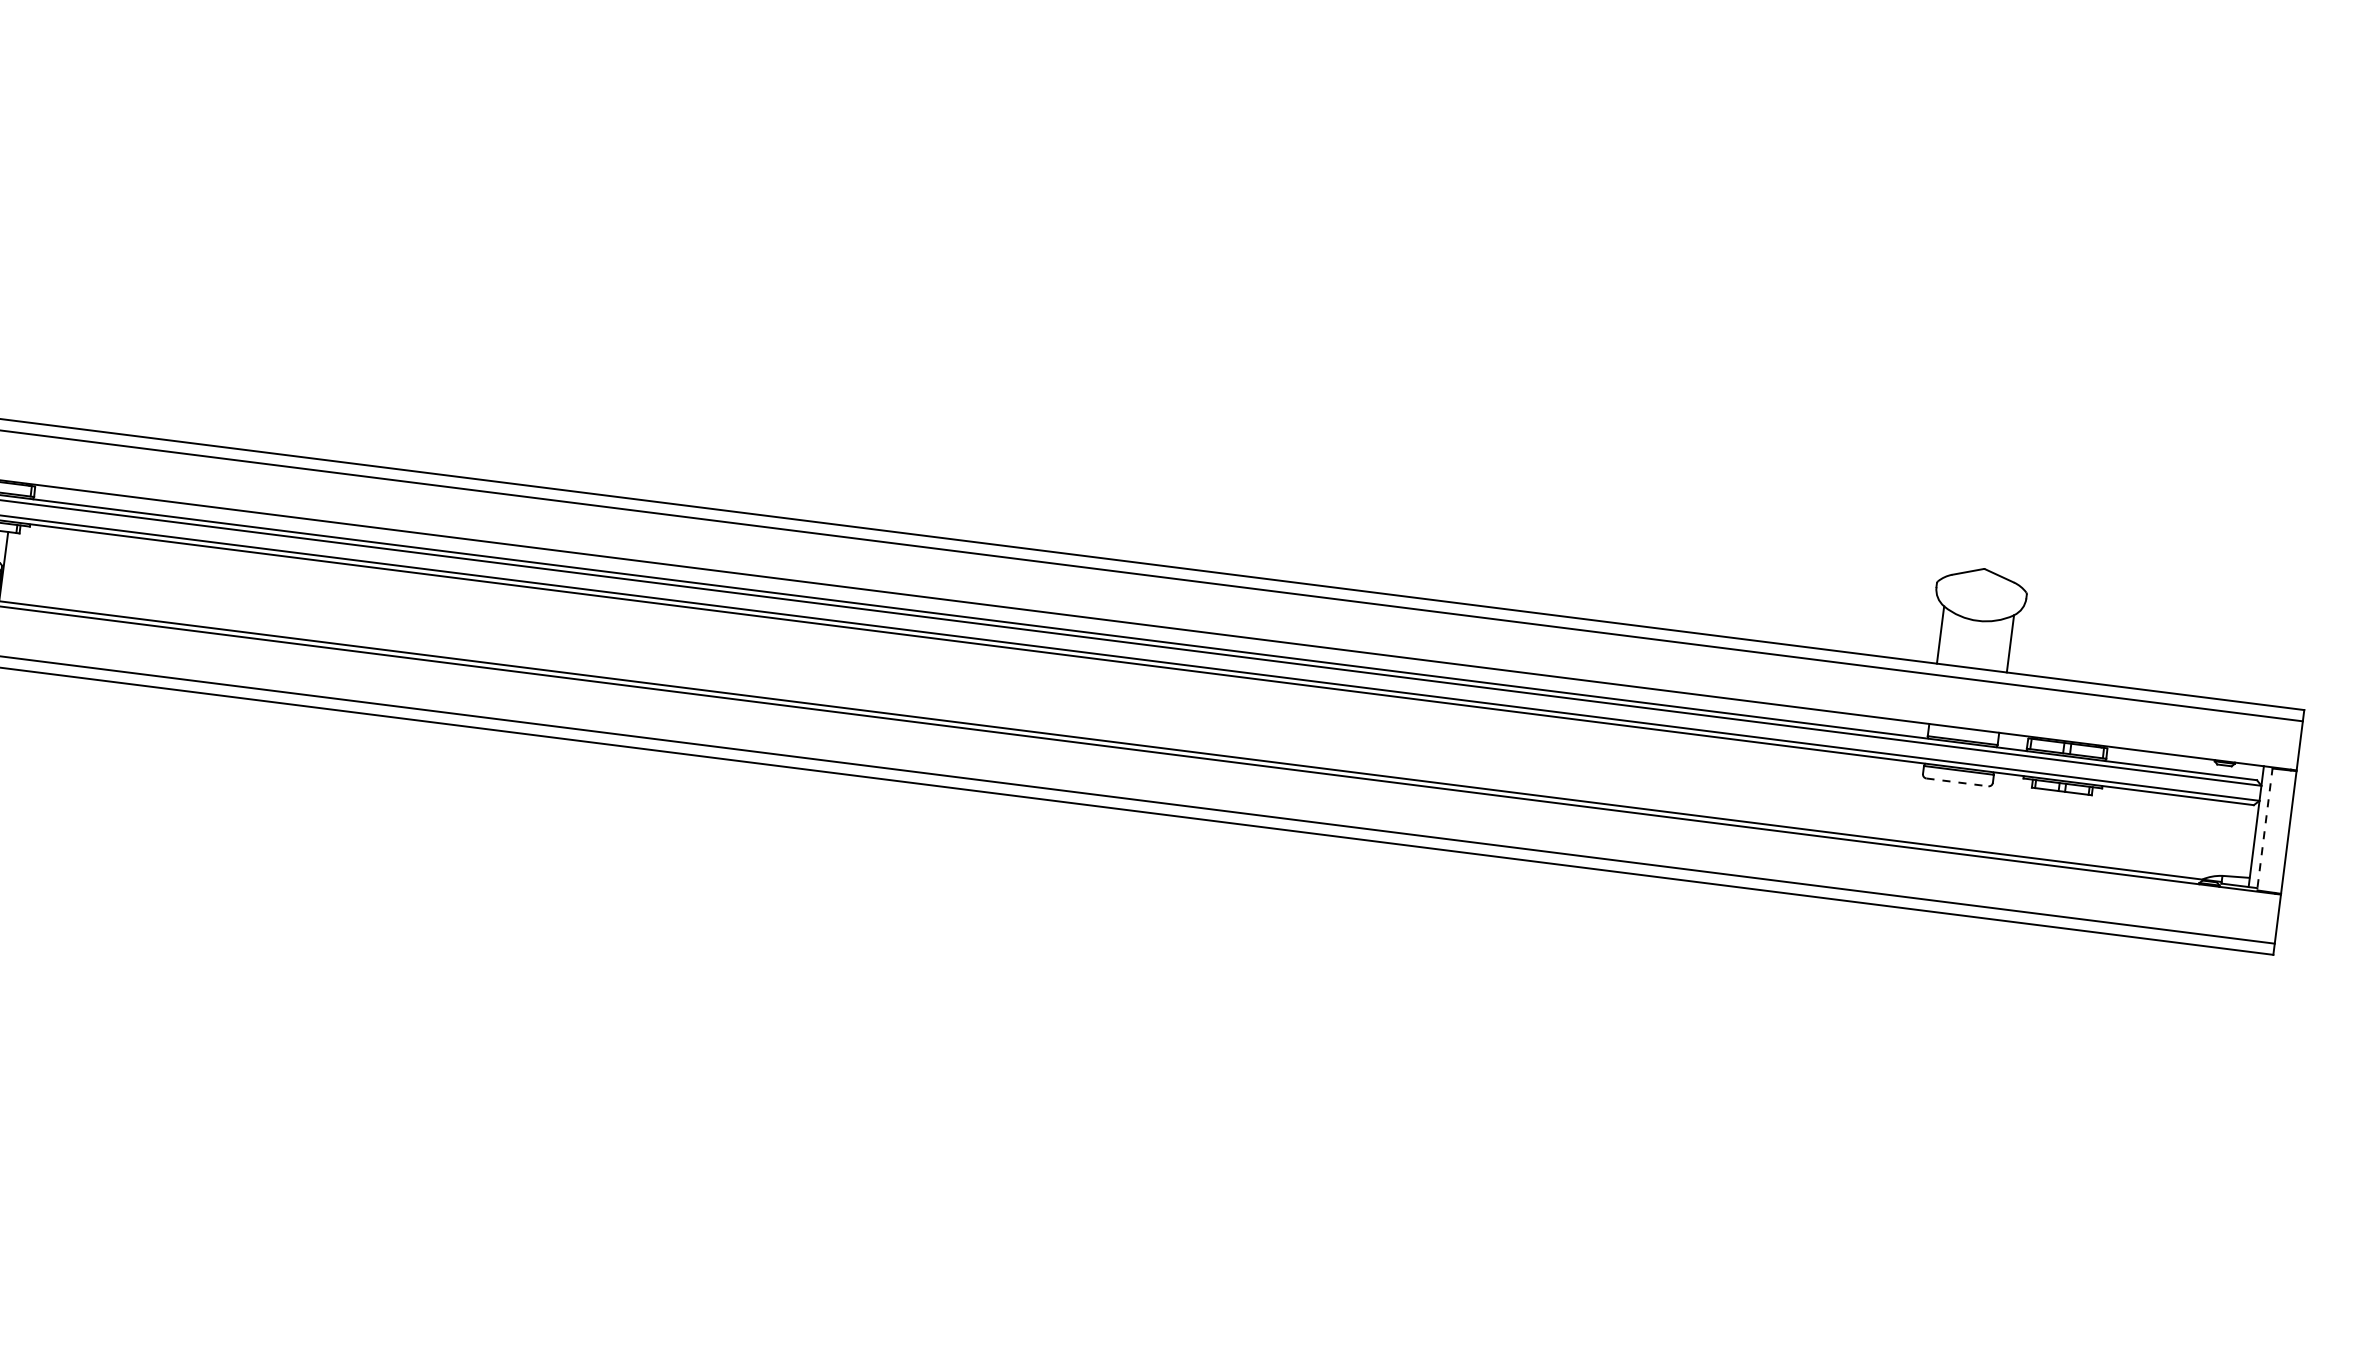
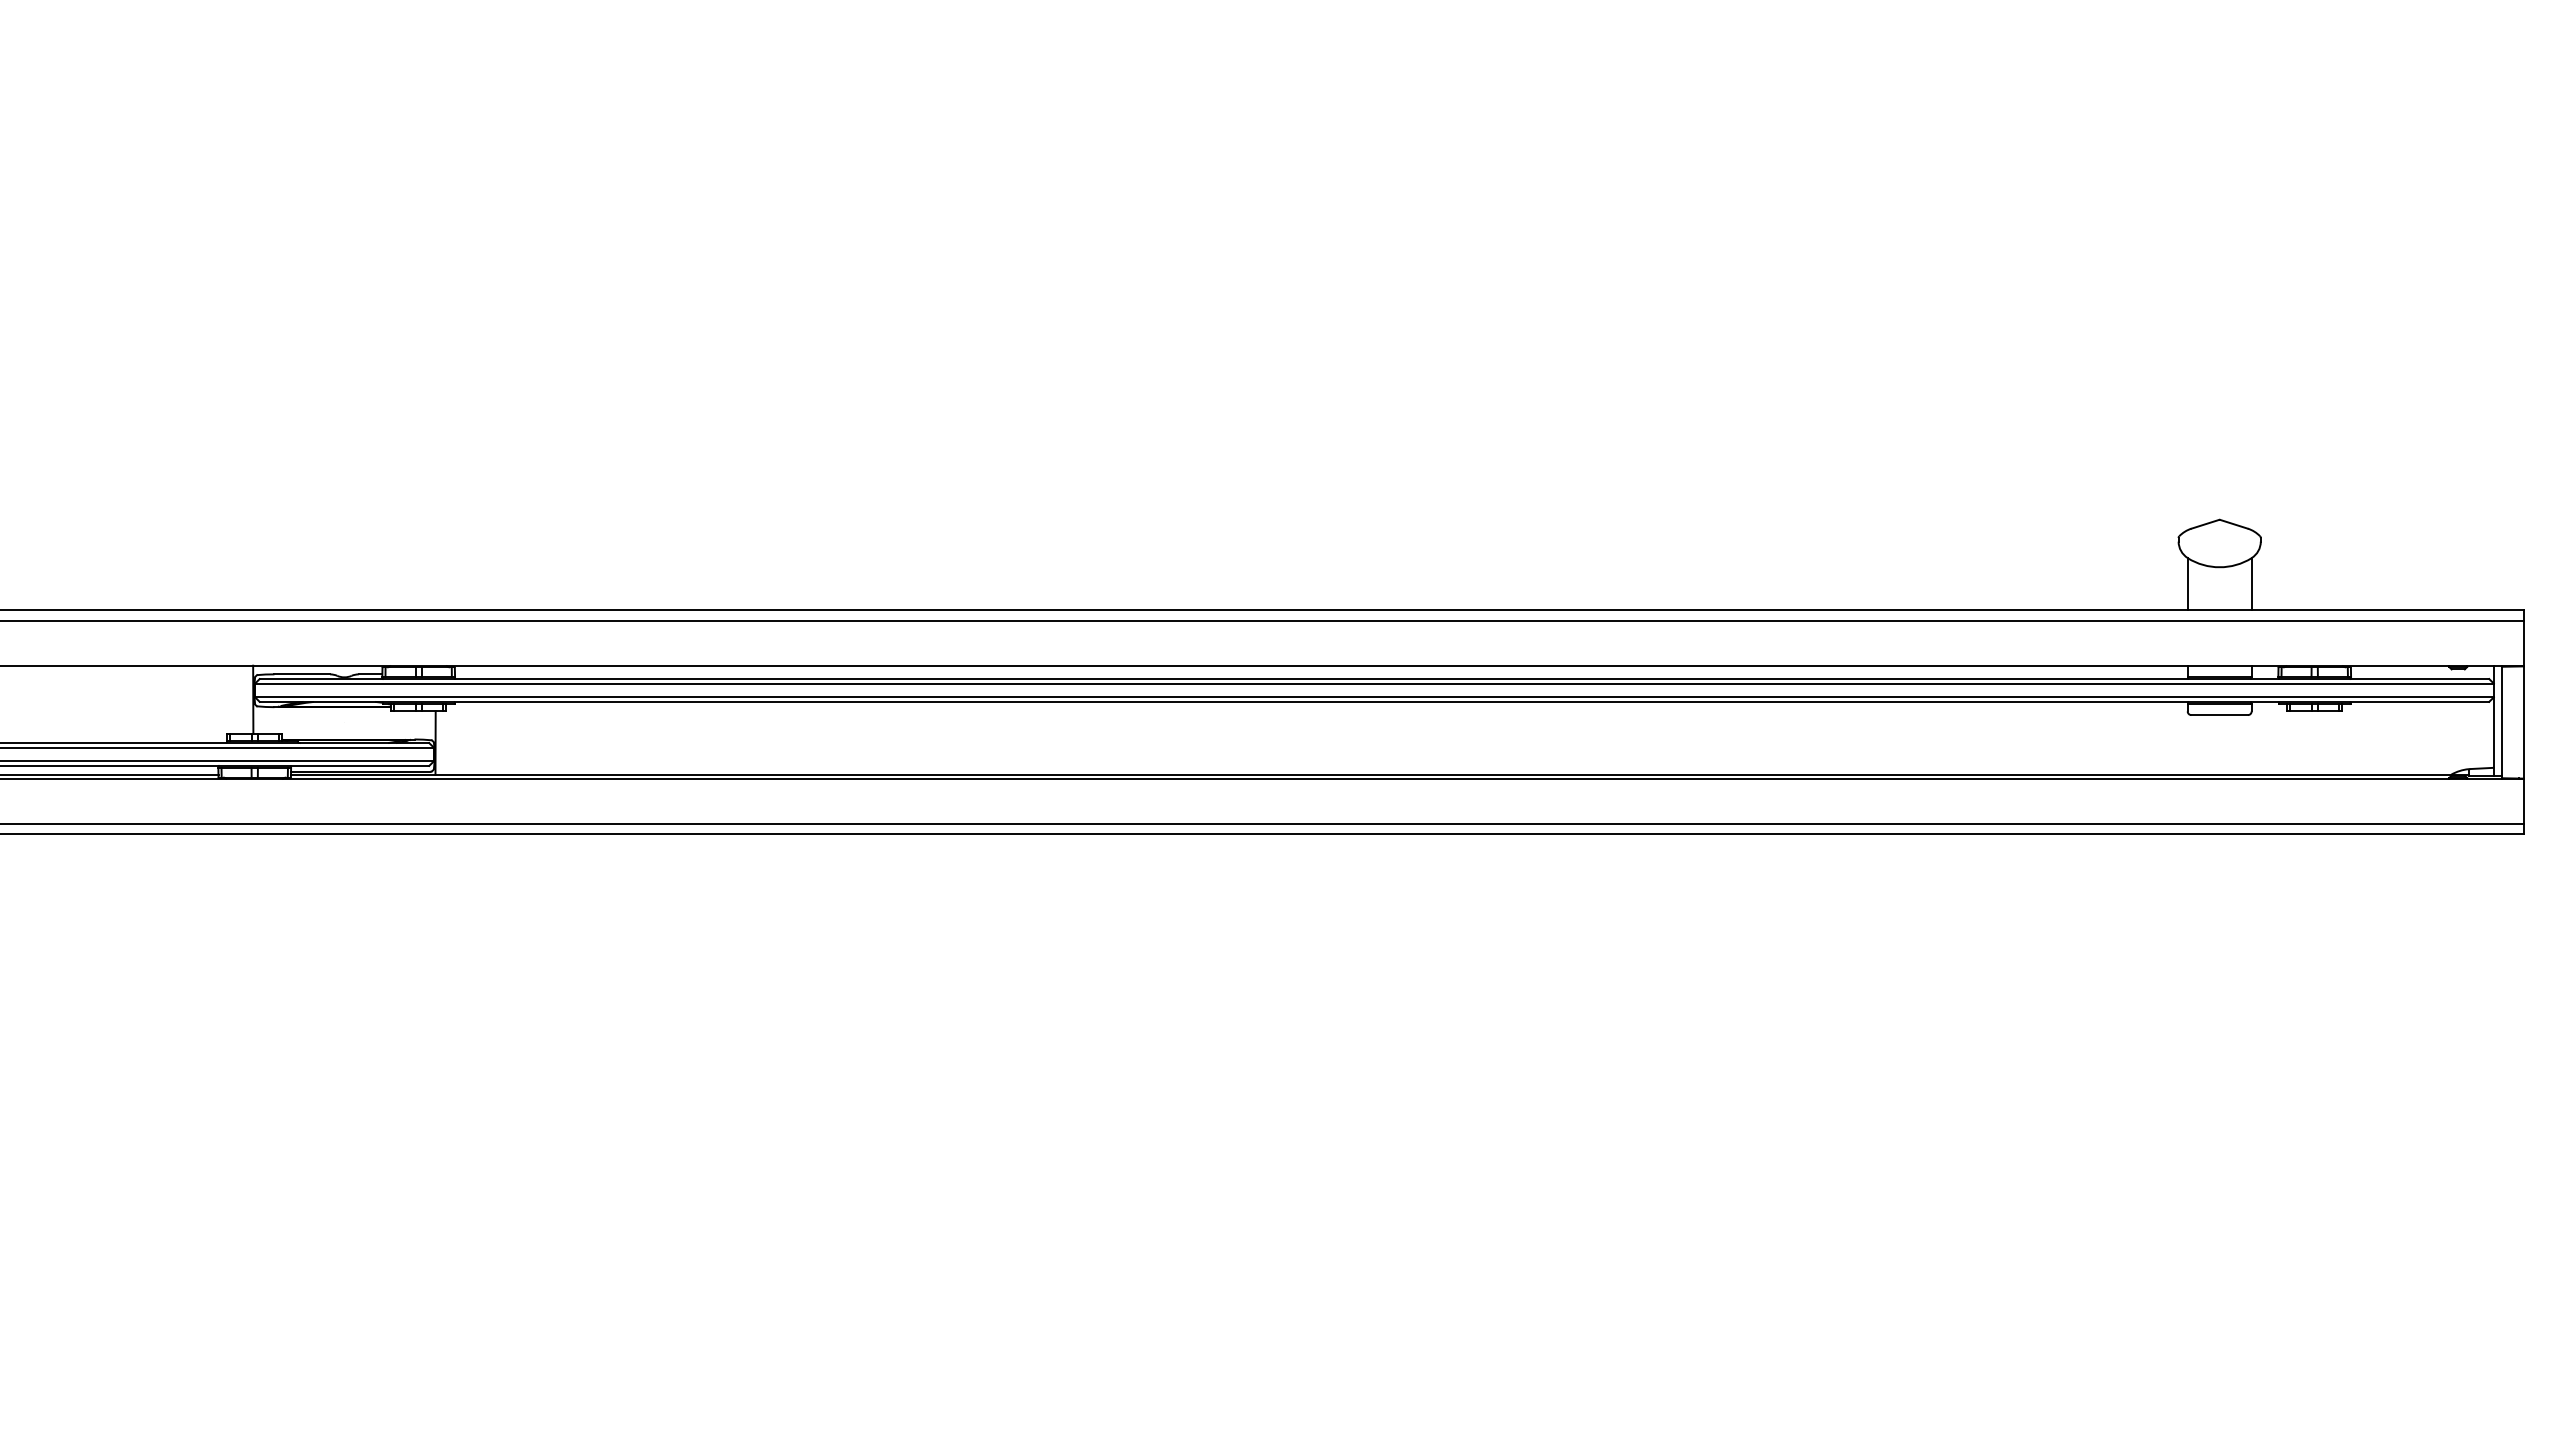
line: (1958, 782) -> (2220, 715), dashed -> solid
line: (2264, 829) -> (2501, 722), dashed -> solid

